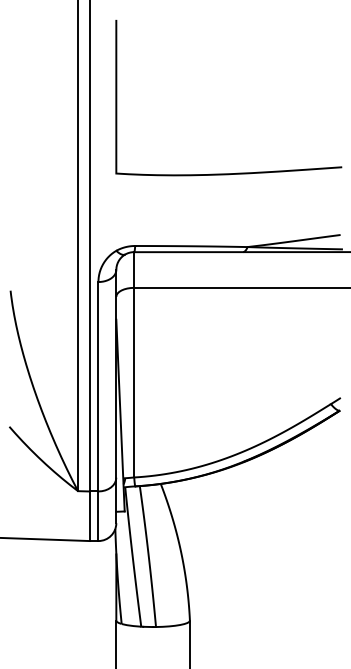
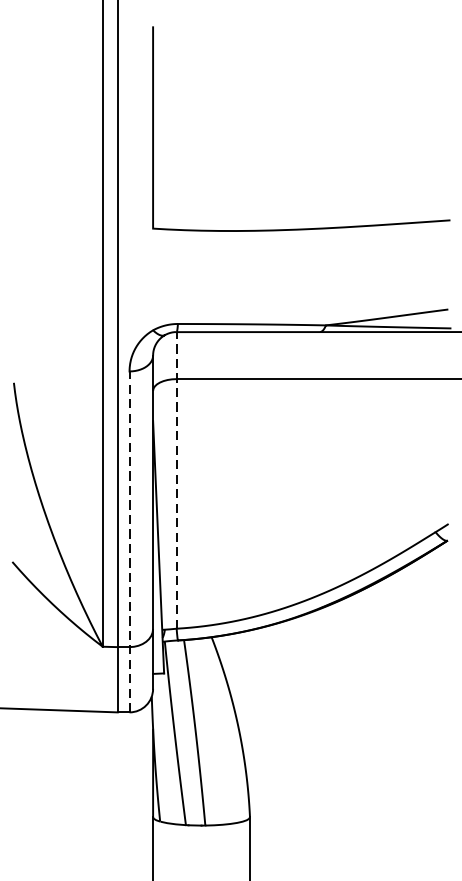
line: (134, 364) -> (177, 479), solid -> dashed
line: (98, 411) -> (129, 541), solid -> dashed

